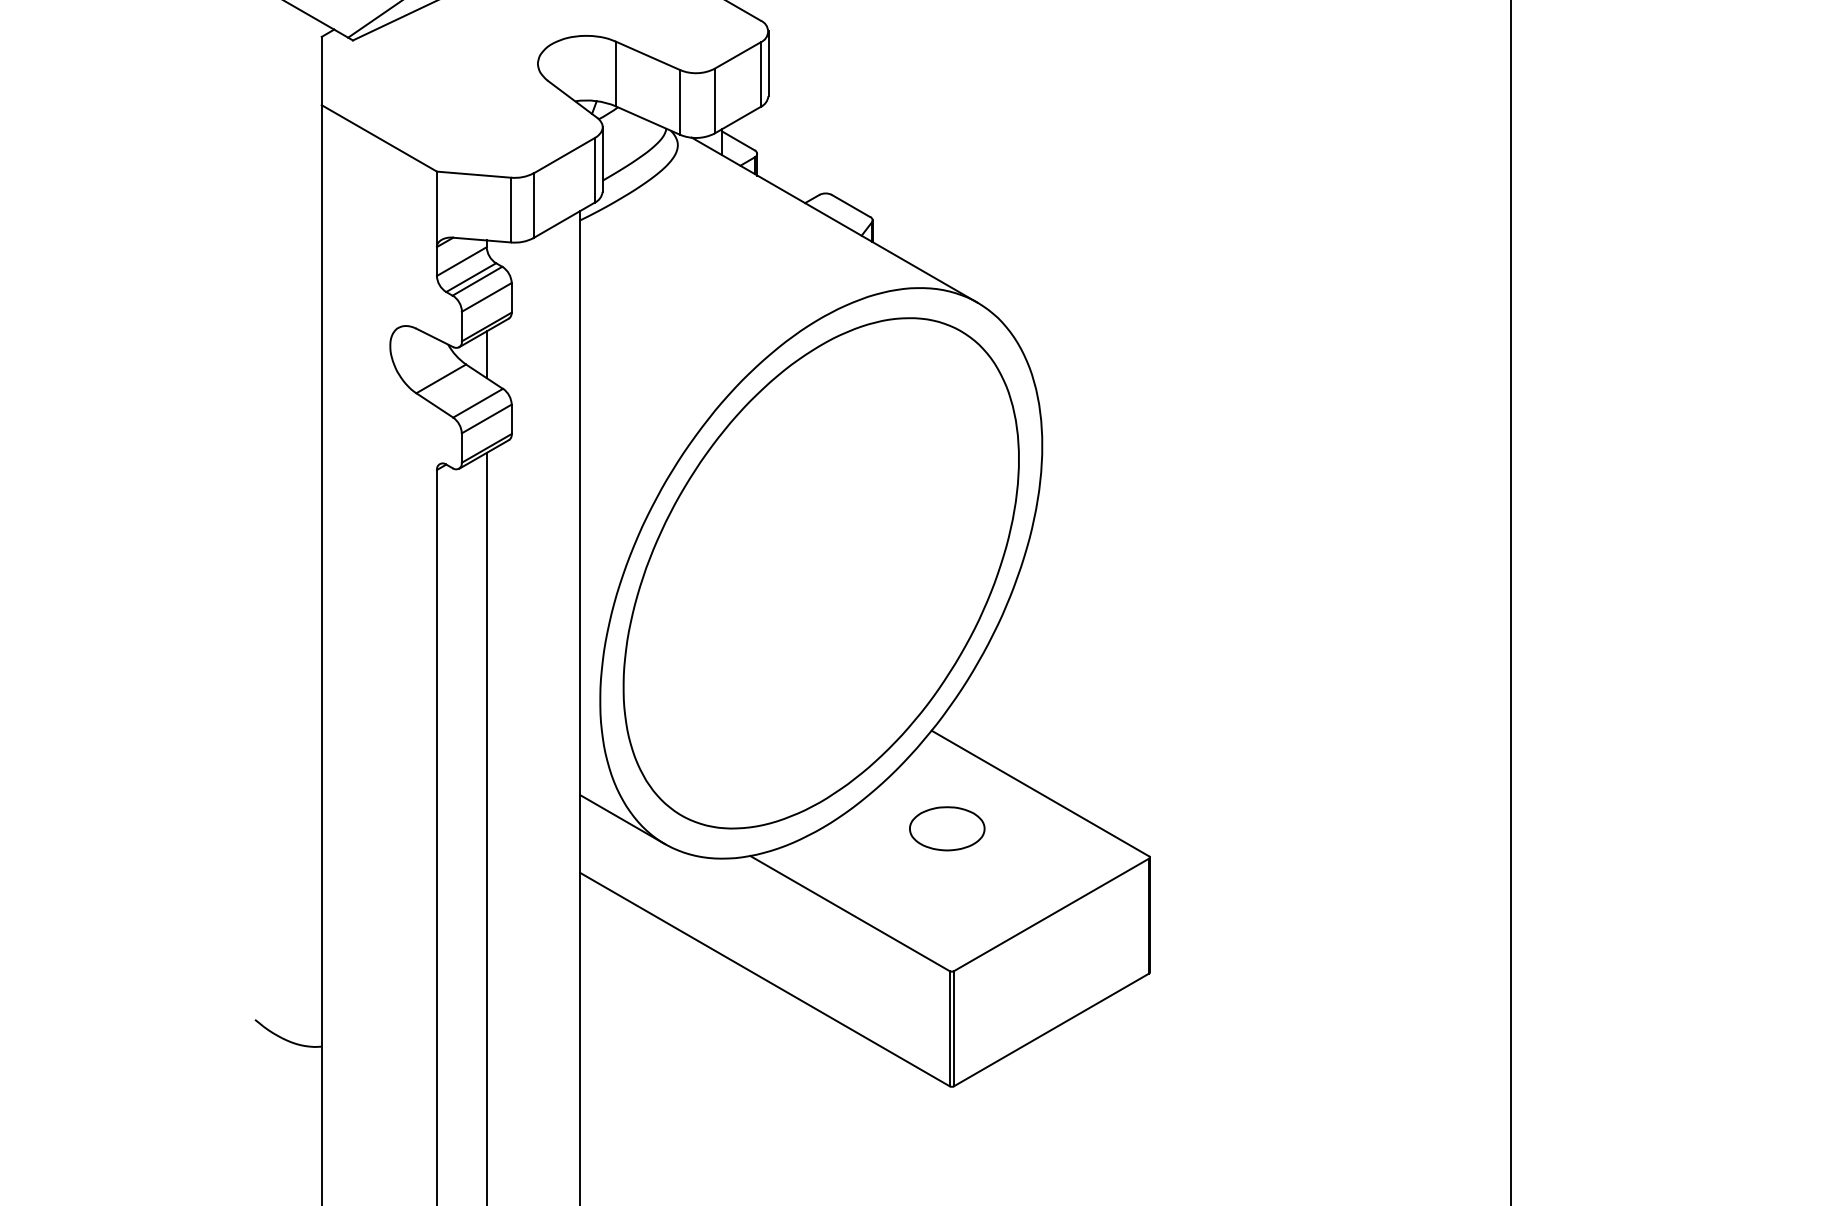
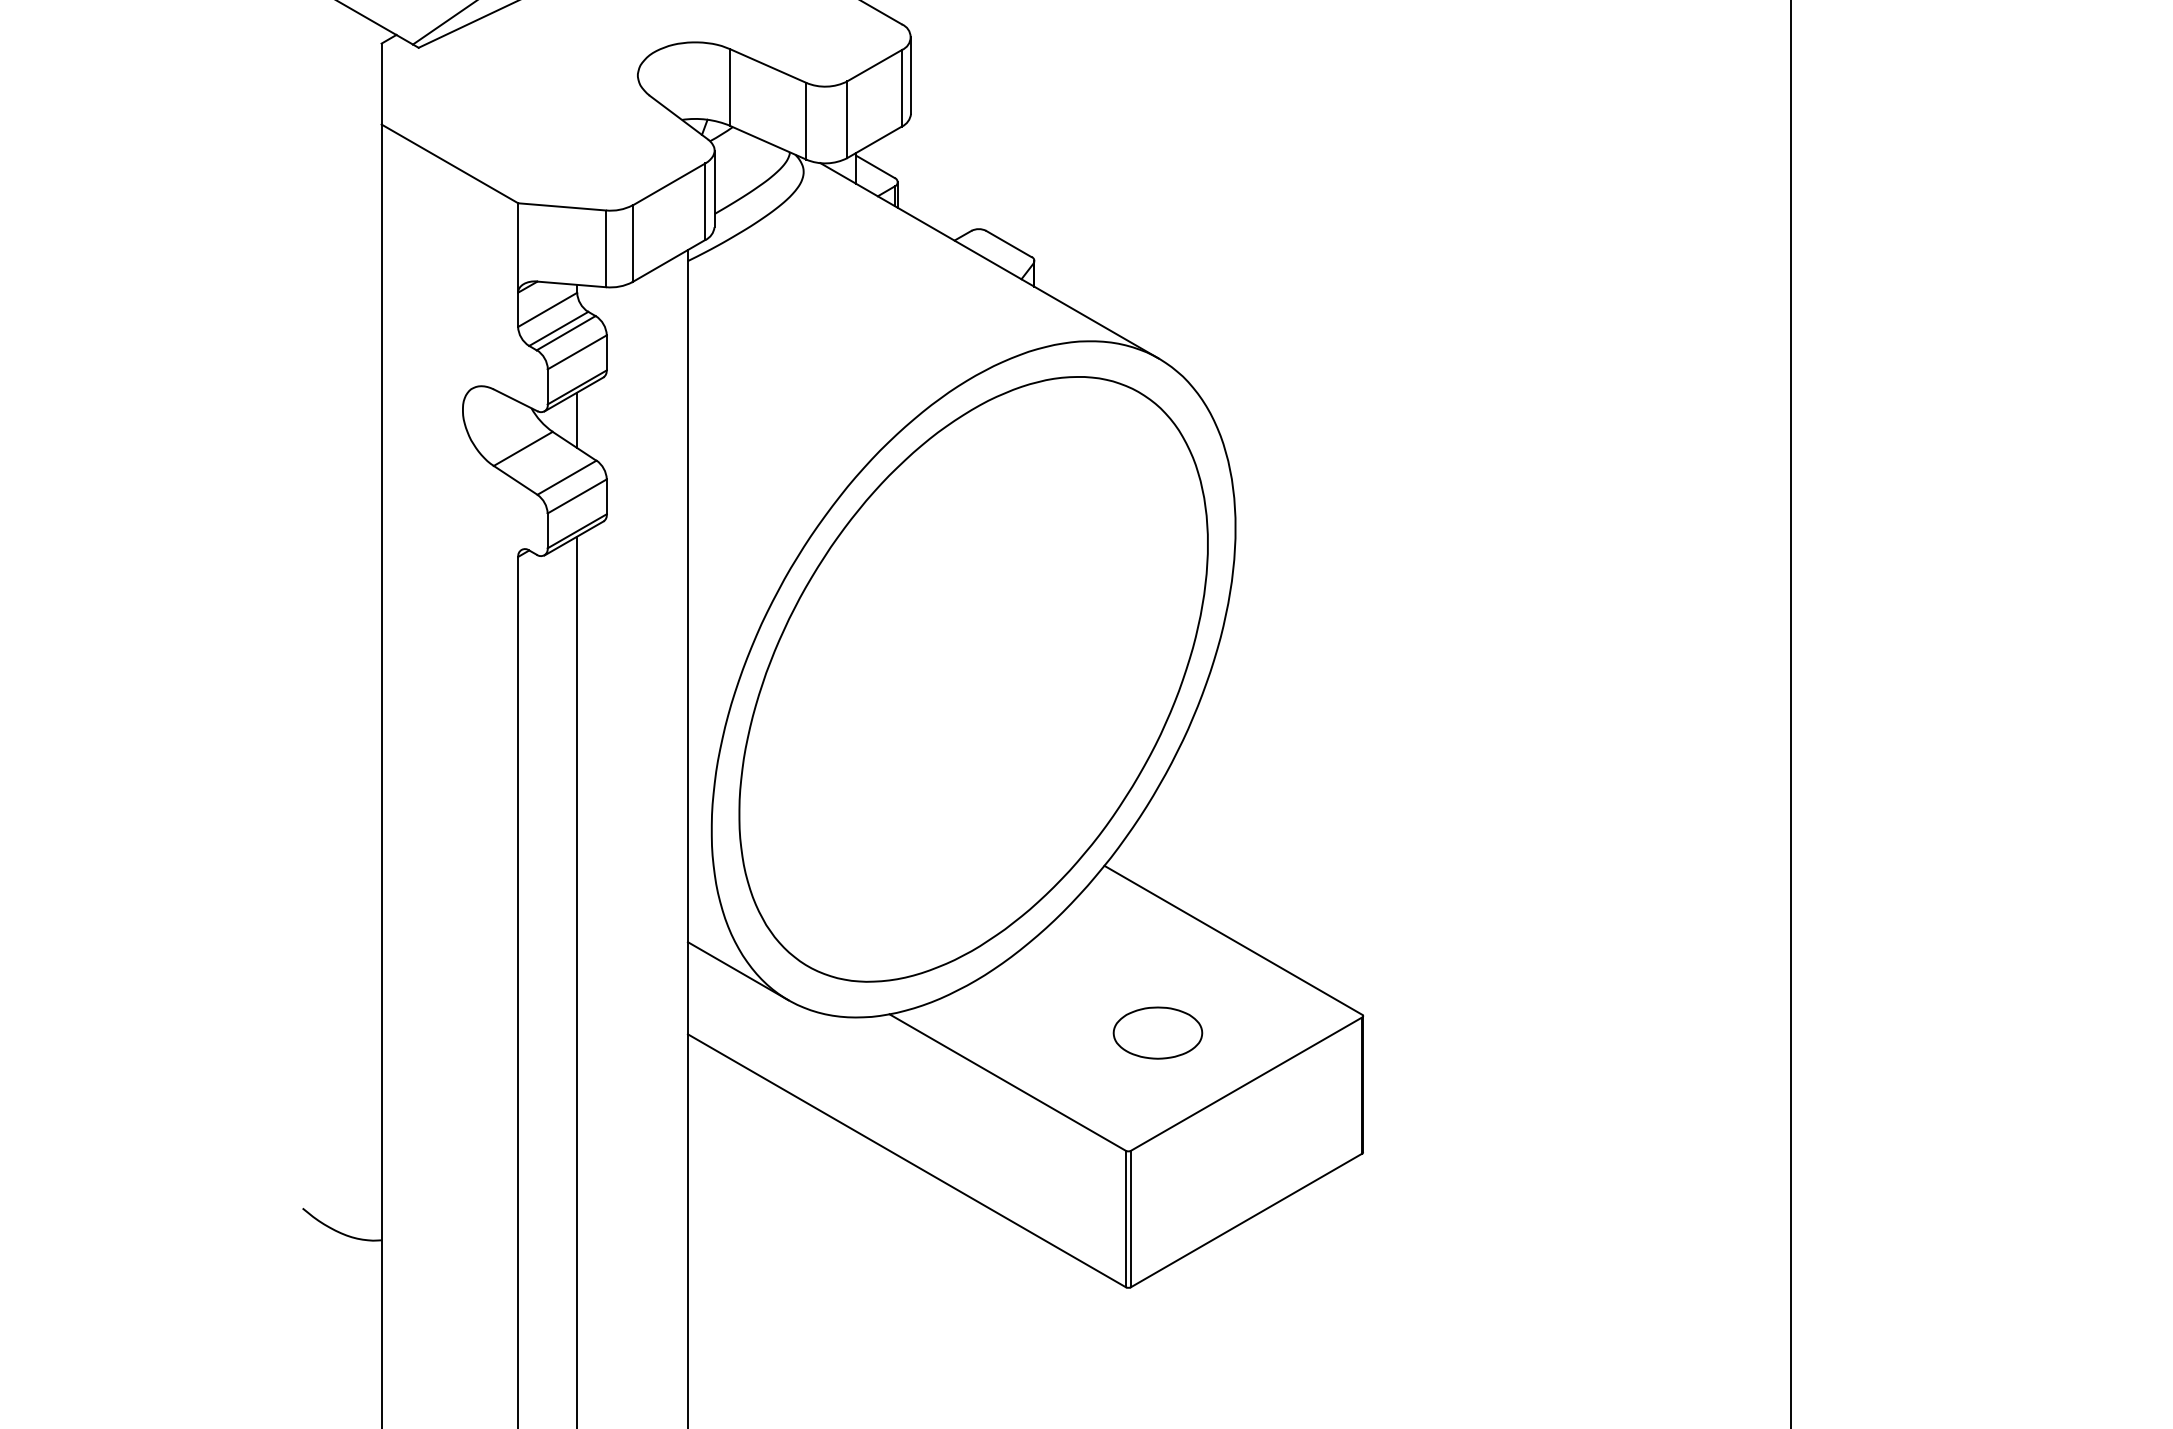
part: (946, 828) -> (1157, 1032), moved

